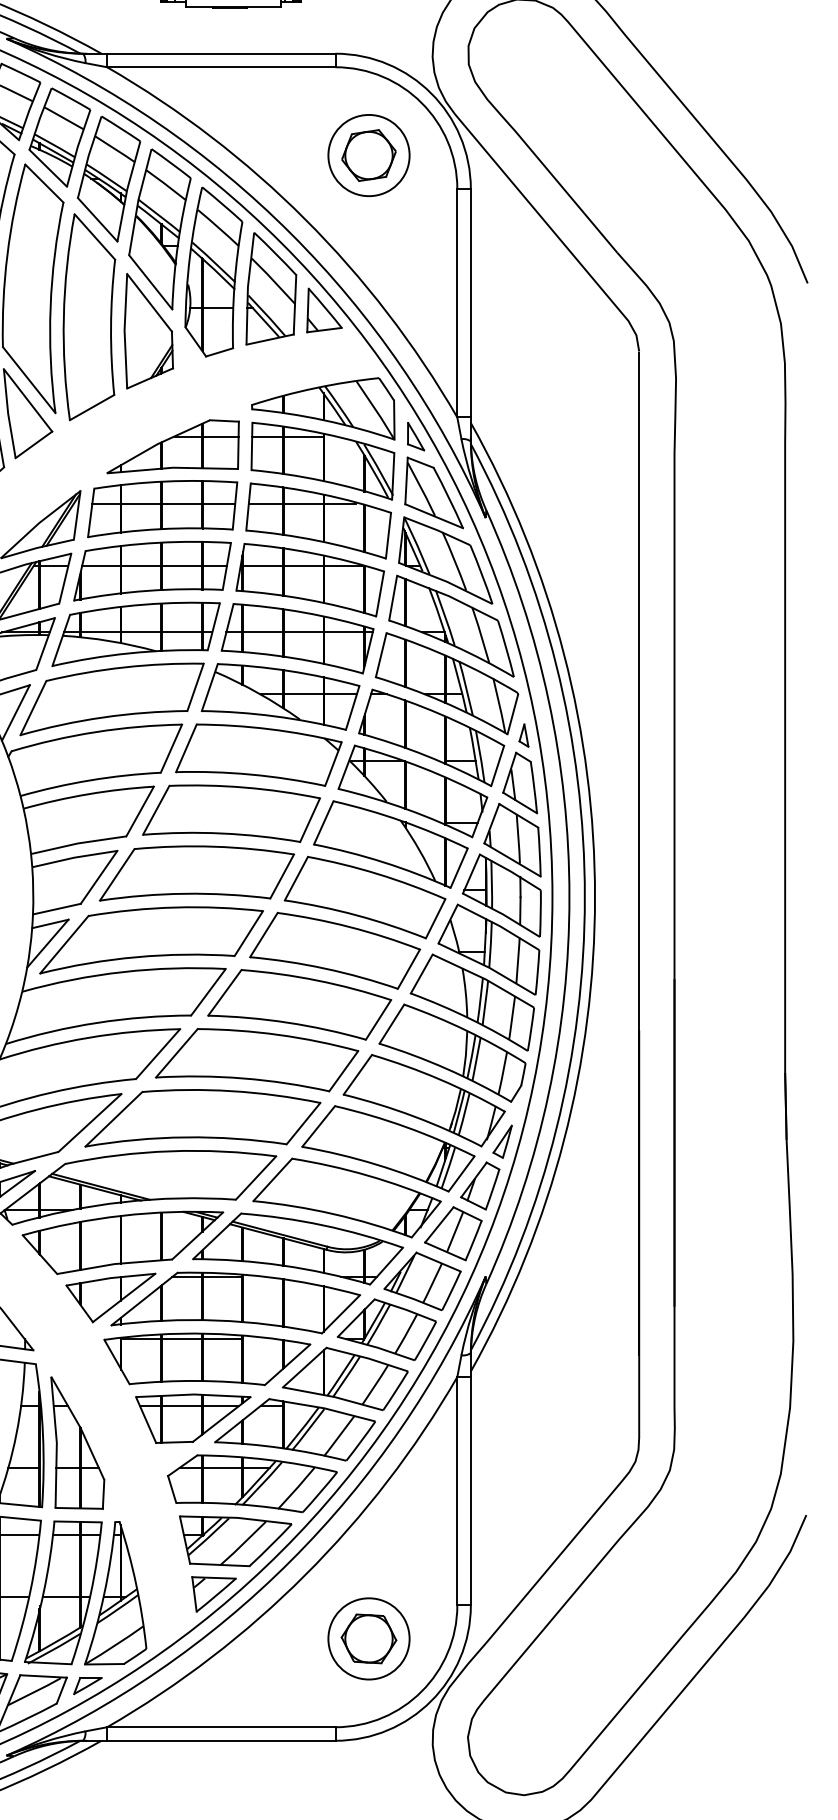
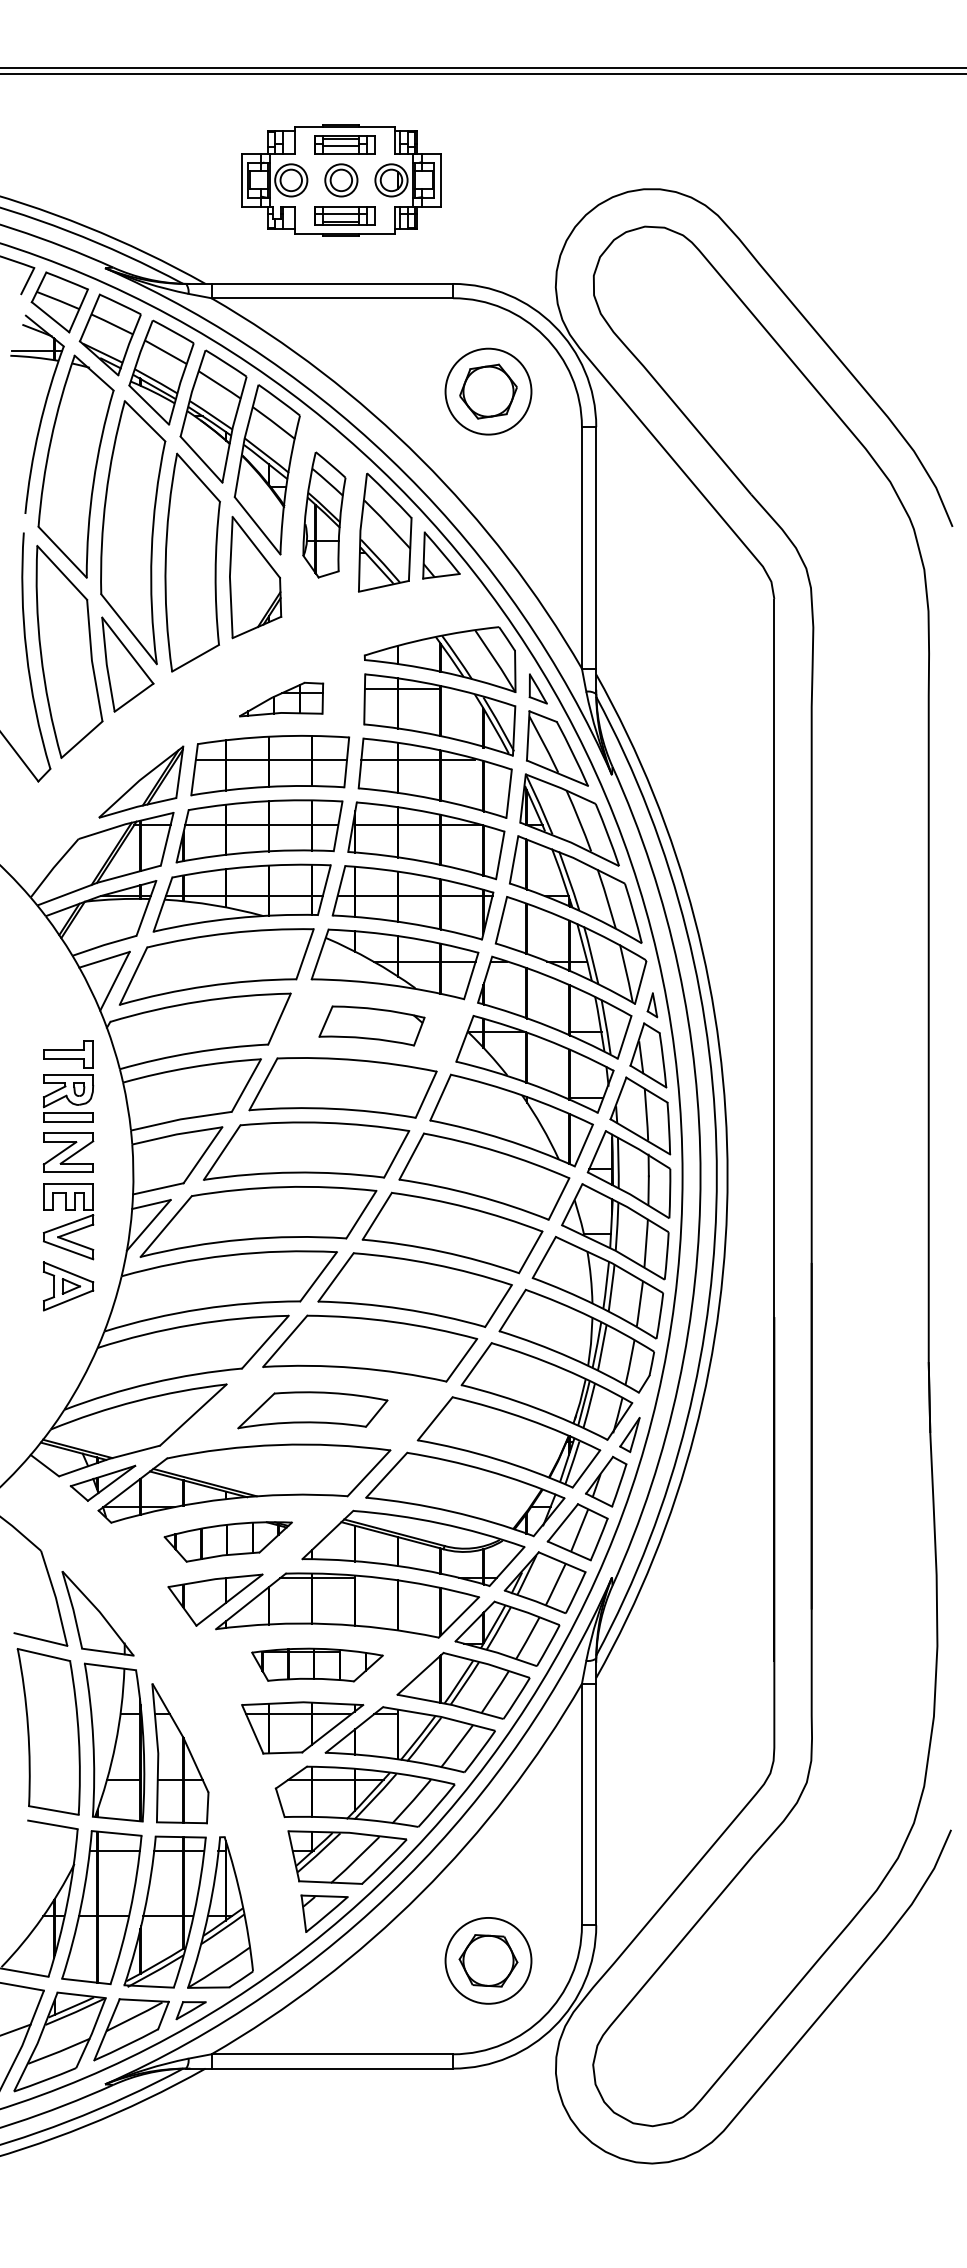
part: (213, 271) -> (324, 514), size x0.7
part: (173, 446) -> (281, 699), size x0.6
part: (258, 754) -> (371, 1025), size x0.6
part: (202, 1118) -> (312, 1410), size x0.6
part: (123, 1242) -> (228, 1541), size x0.6
part: (207, 1358) -> (317, 1664), size x0.6

